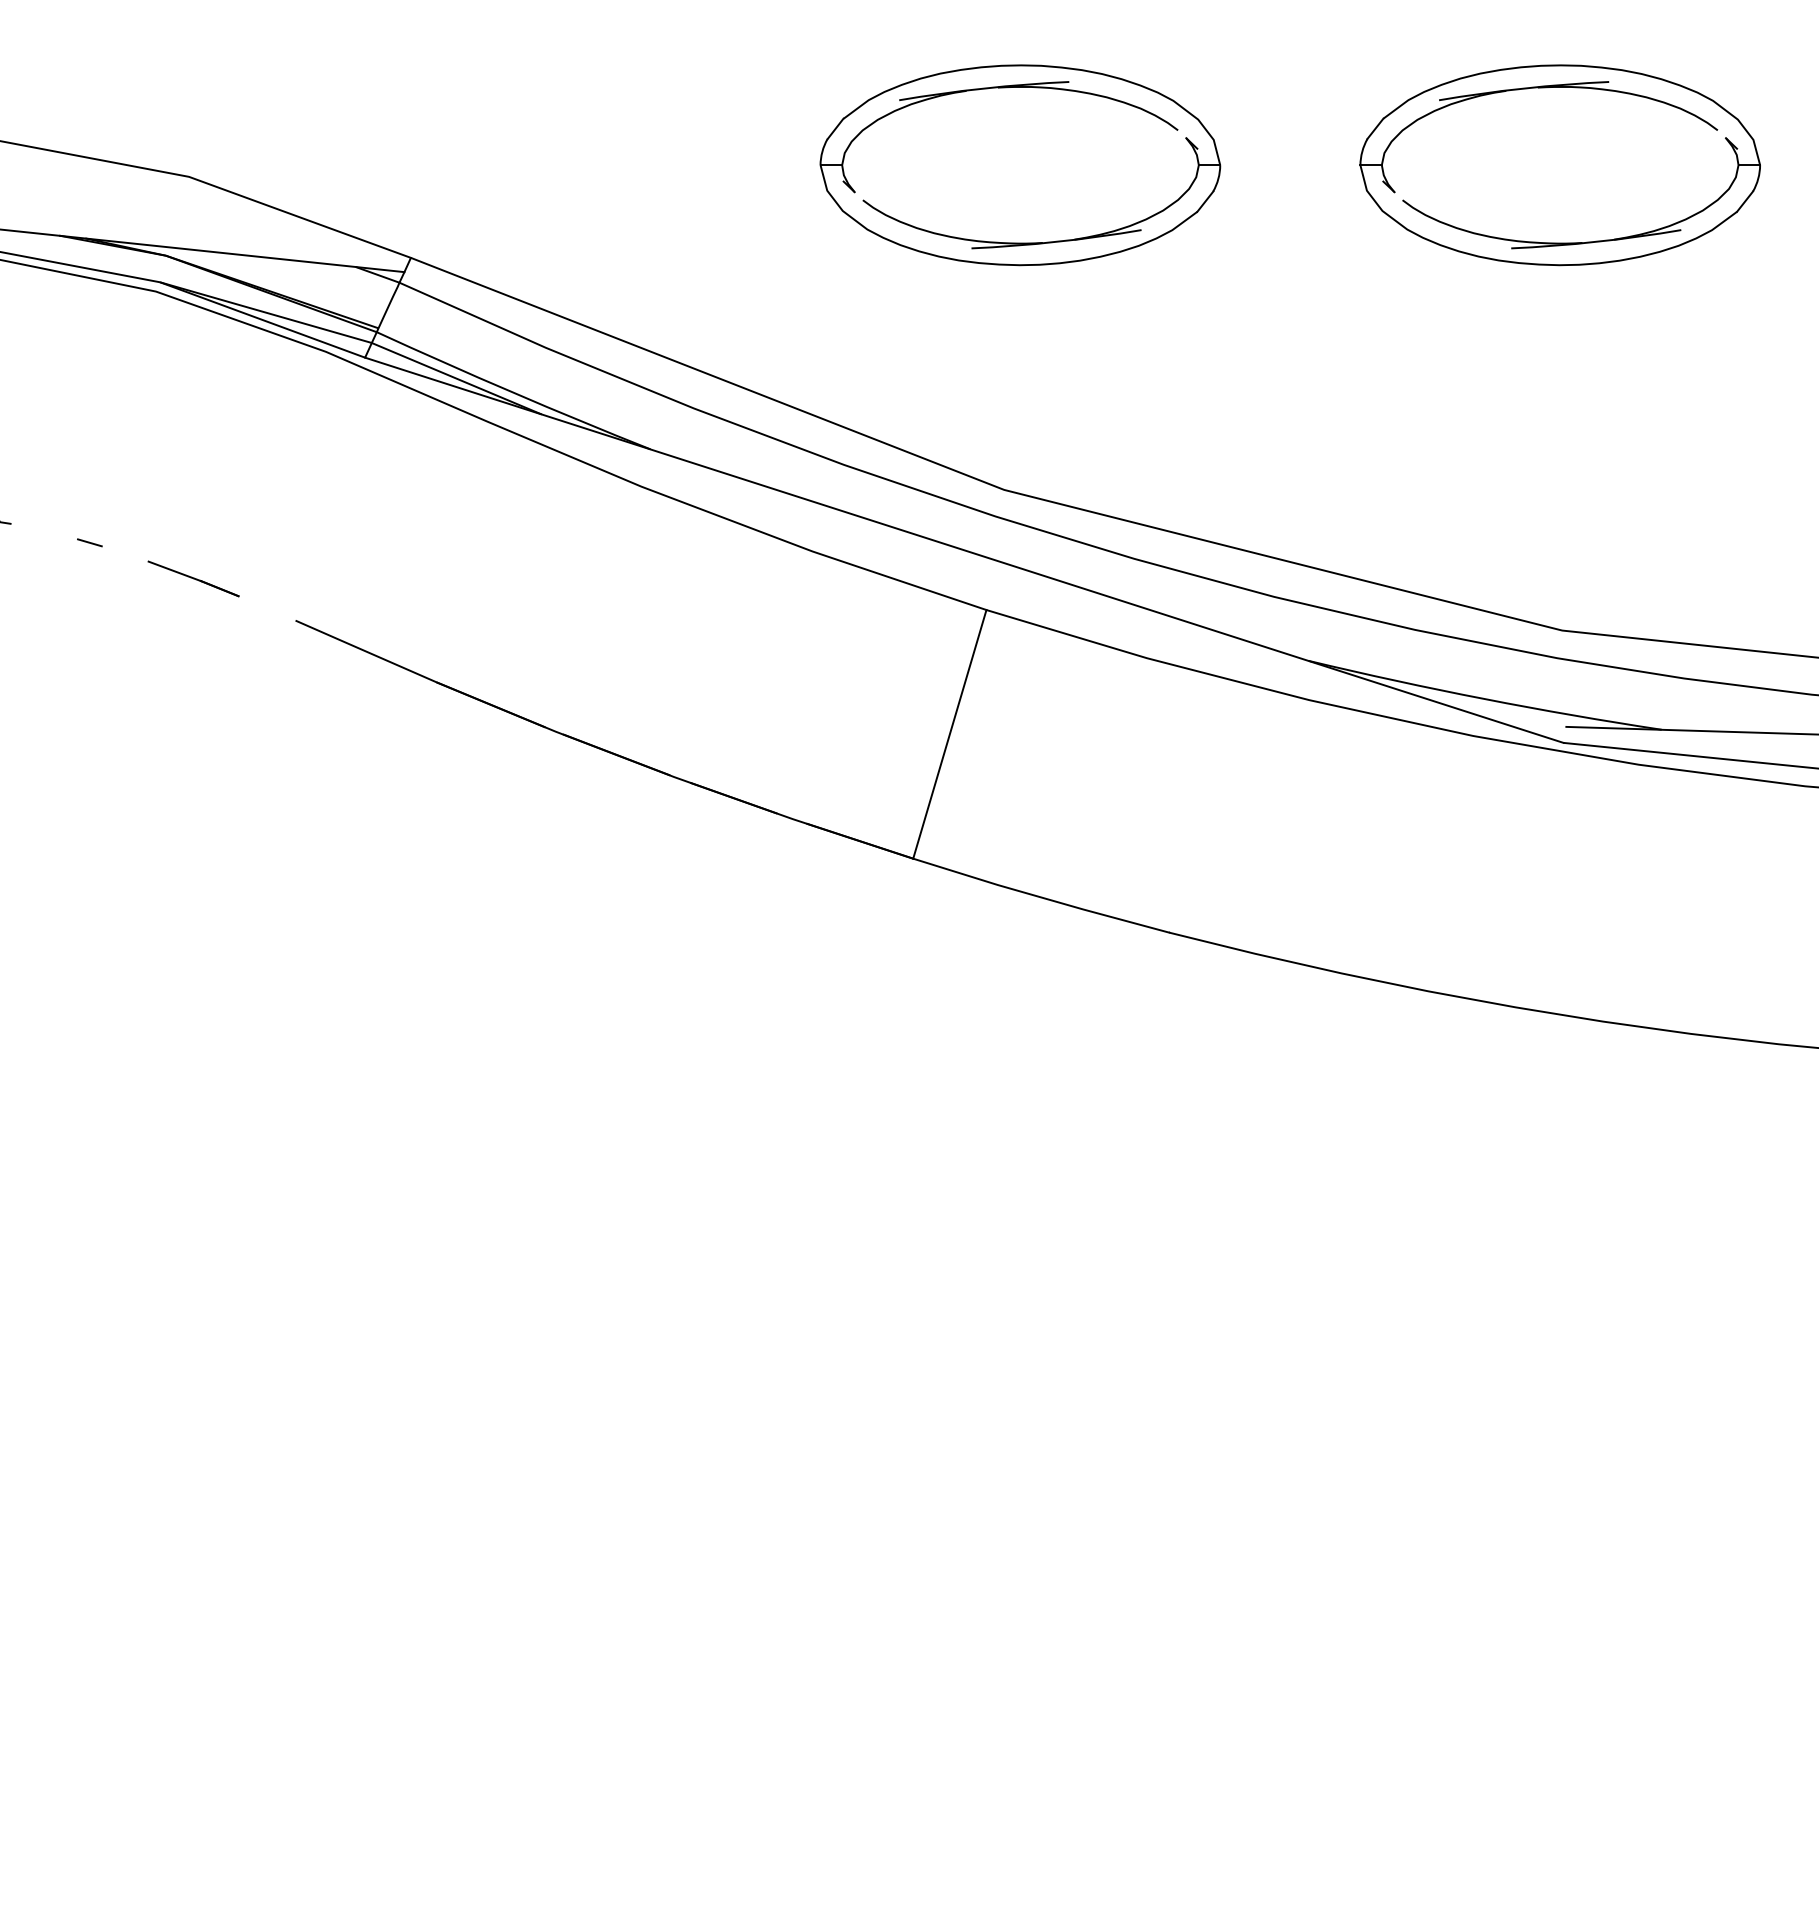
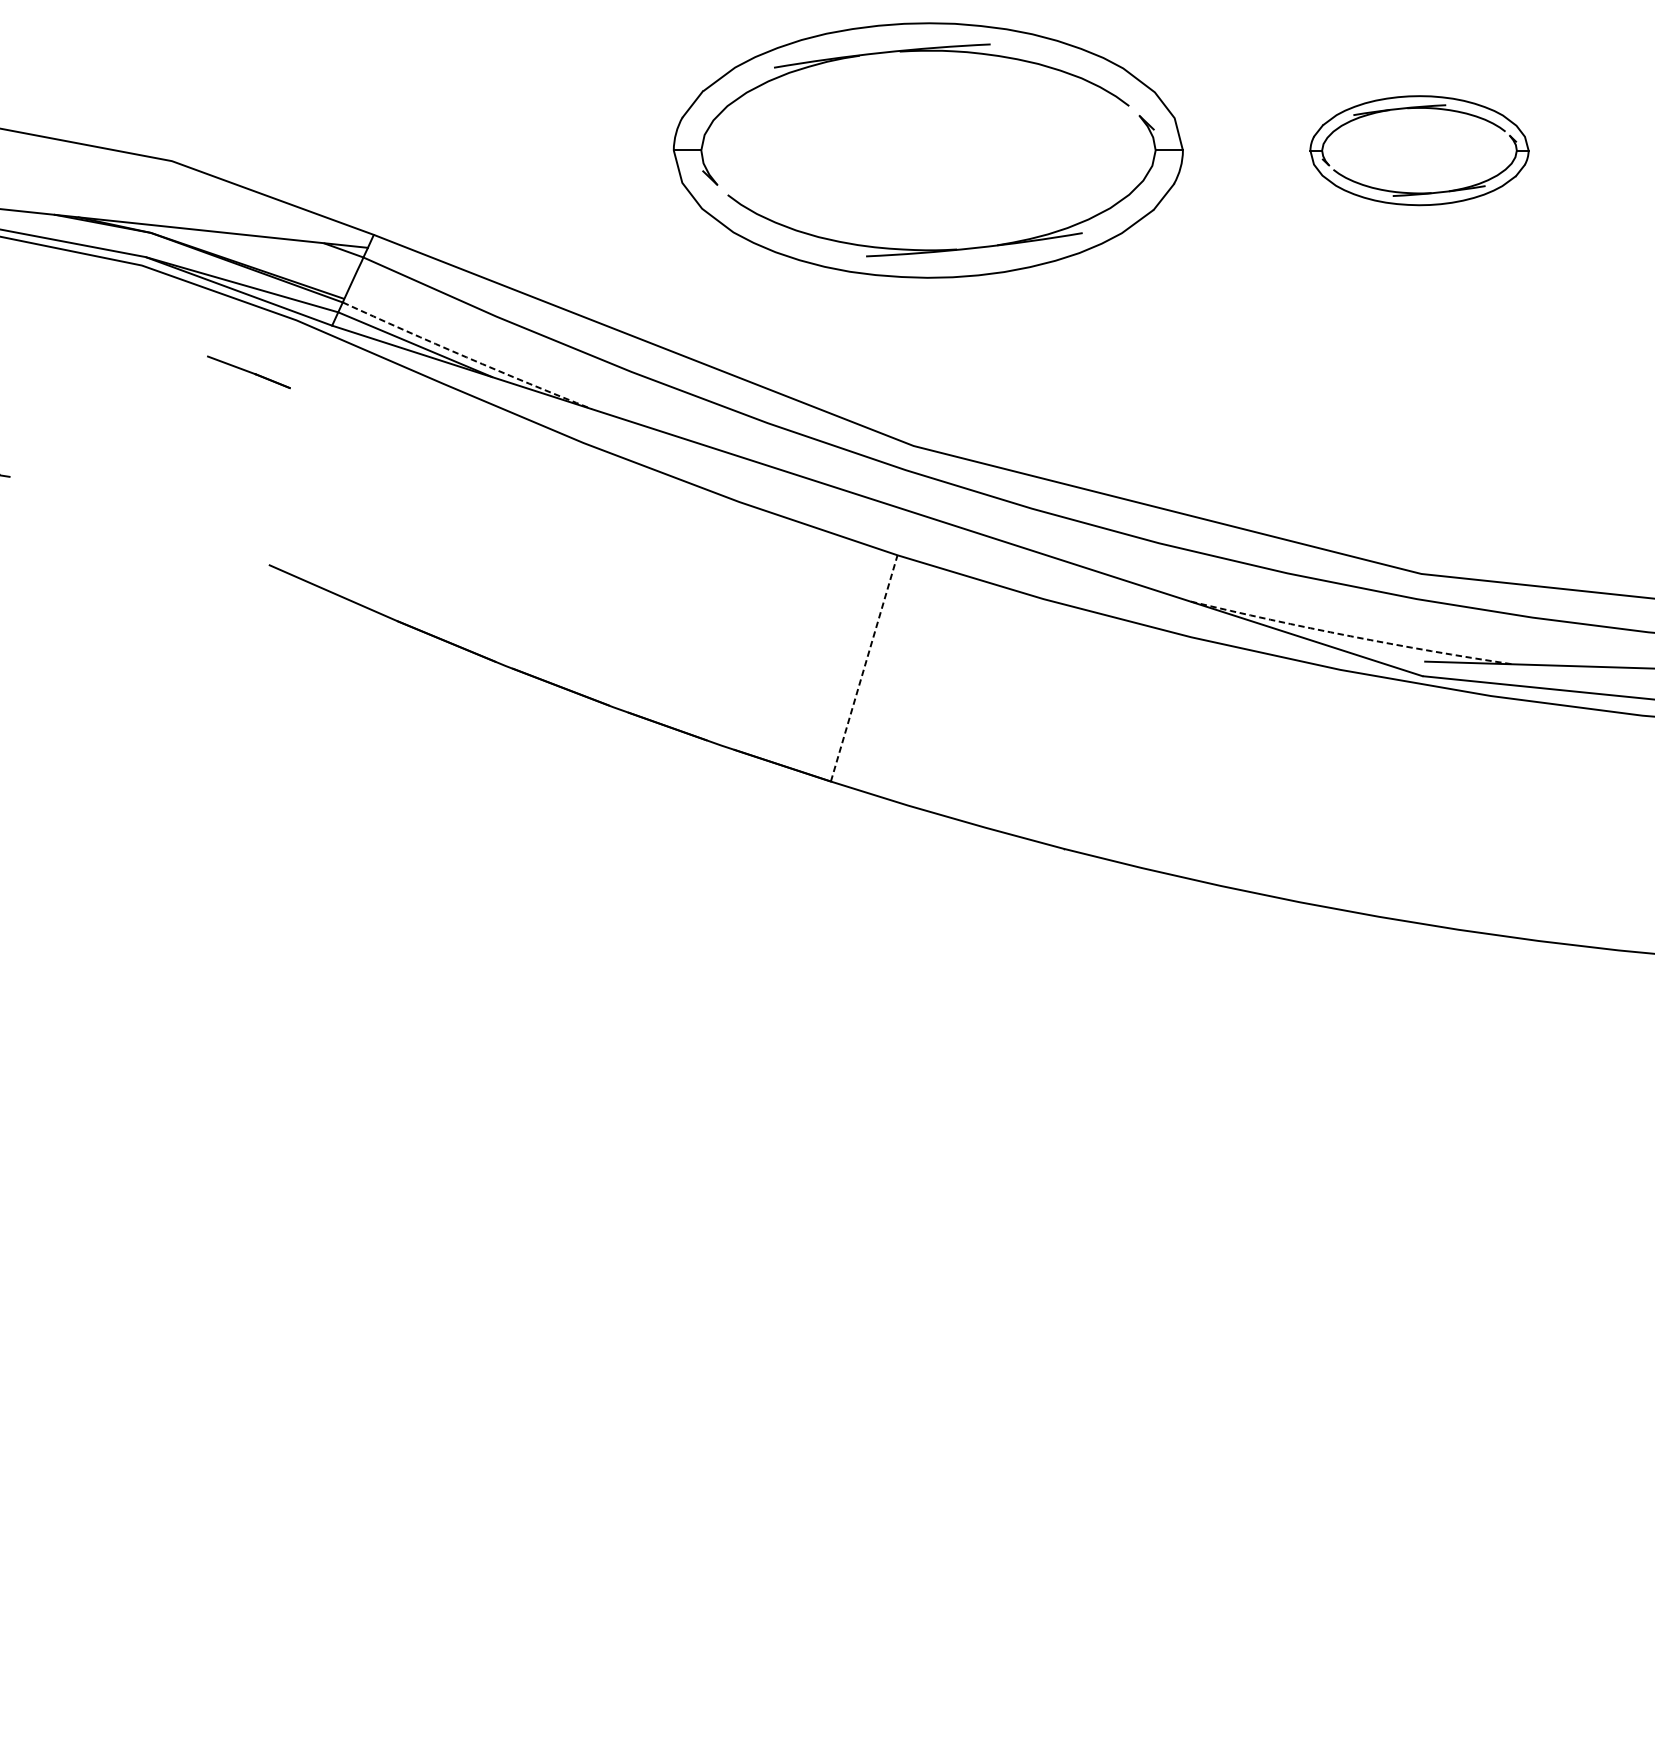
part: (1020, 165) -> (928, 150), size x1.4
part: (1559, 165) -> (1418, 150), size x0.6
arc: (512, 392) -> (466, 357), solid -> dashed
line: (89, 542) -> (81, 493), removed
line: (193, 578) -> (248, 371), moved
arc: (1484, 699) -> (1350, 636), solid -> dashed
line: (949, 734) -> (863, 668), solid -> dashed

